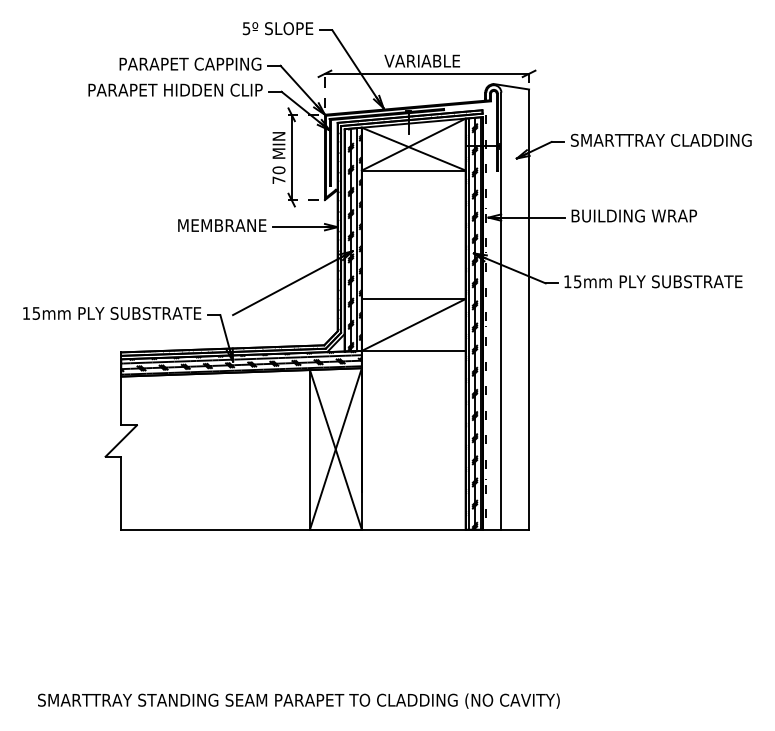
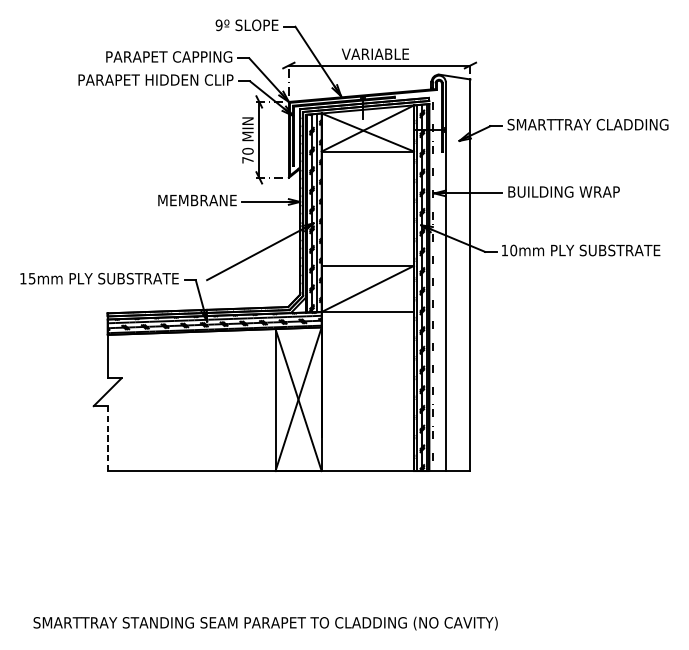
text: (246, 28) -> (219, 25), 5º -> 9º
text: (577, 281) -> (513, 250), 15mm -> 10mm
line: (121, 493) -> (107, 438), solid -> dashed

